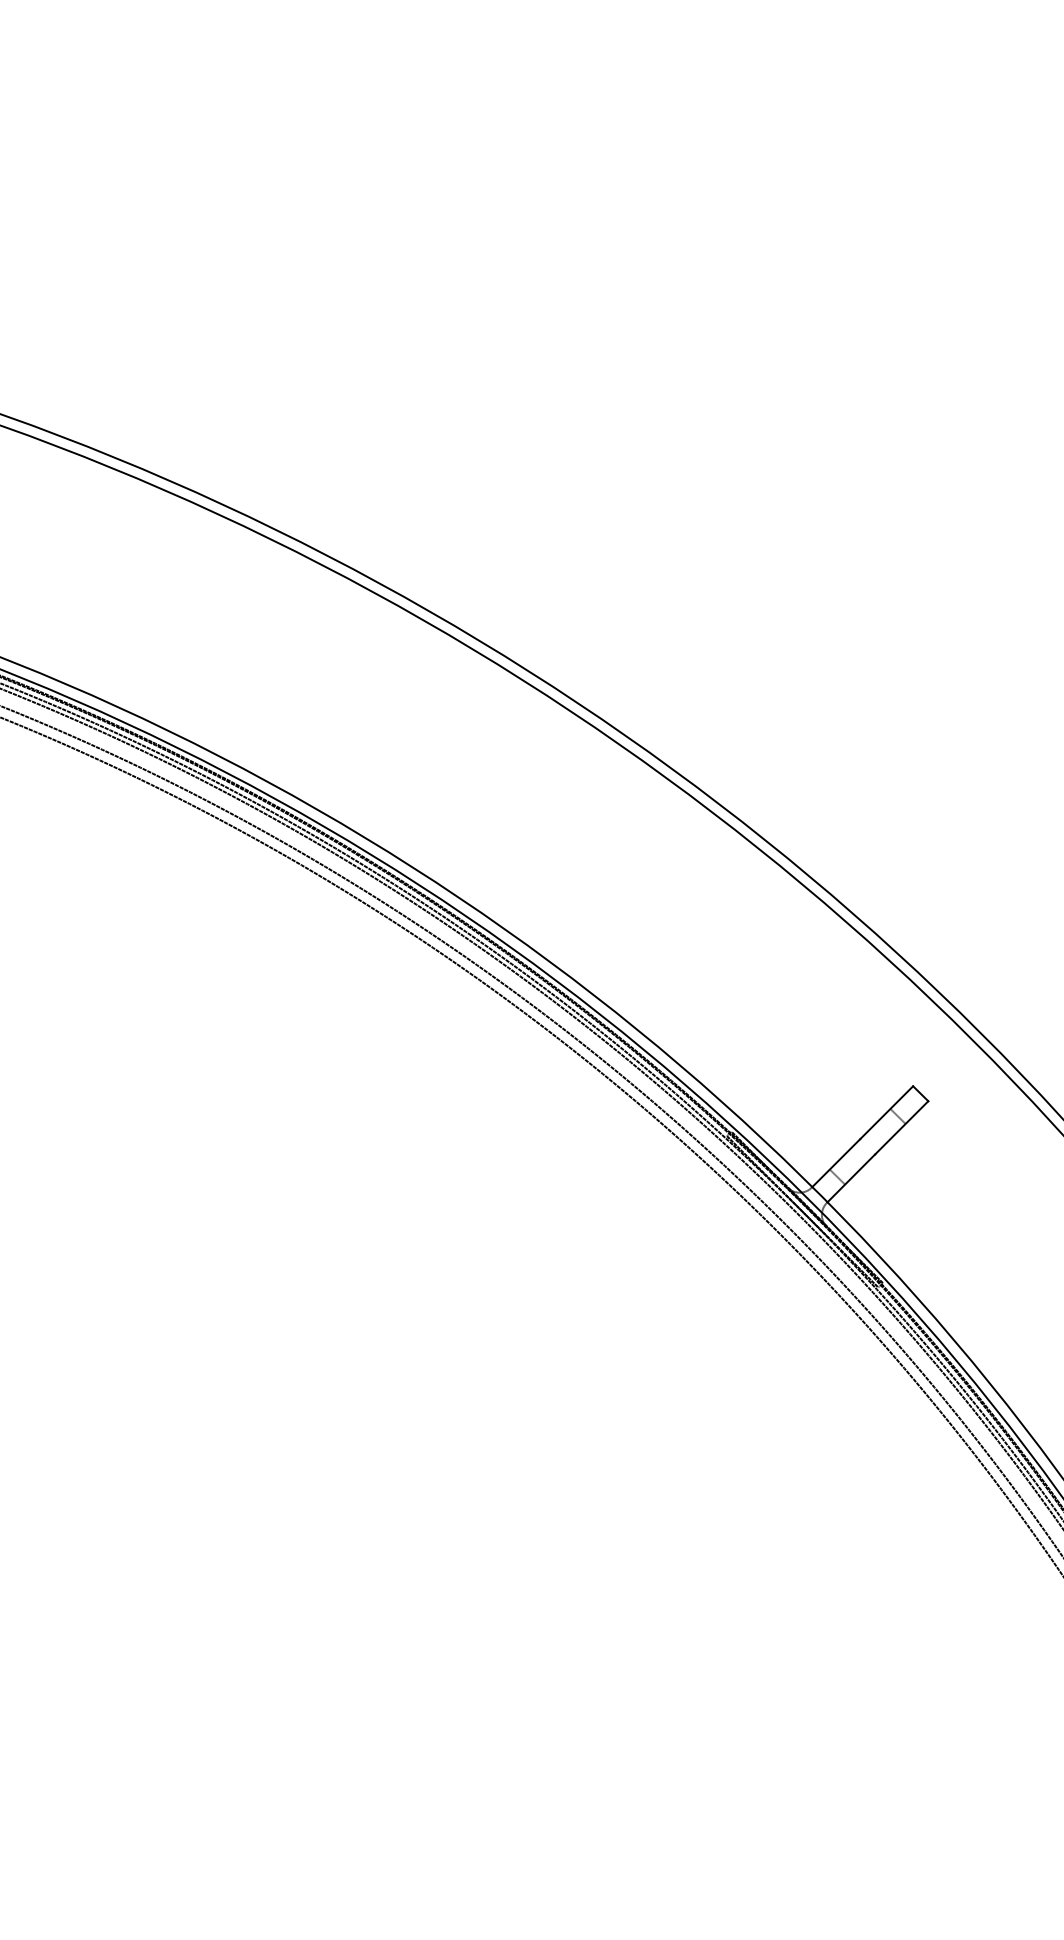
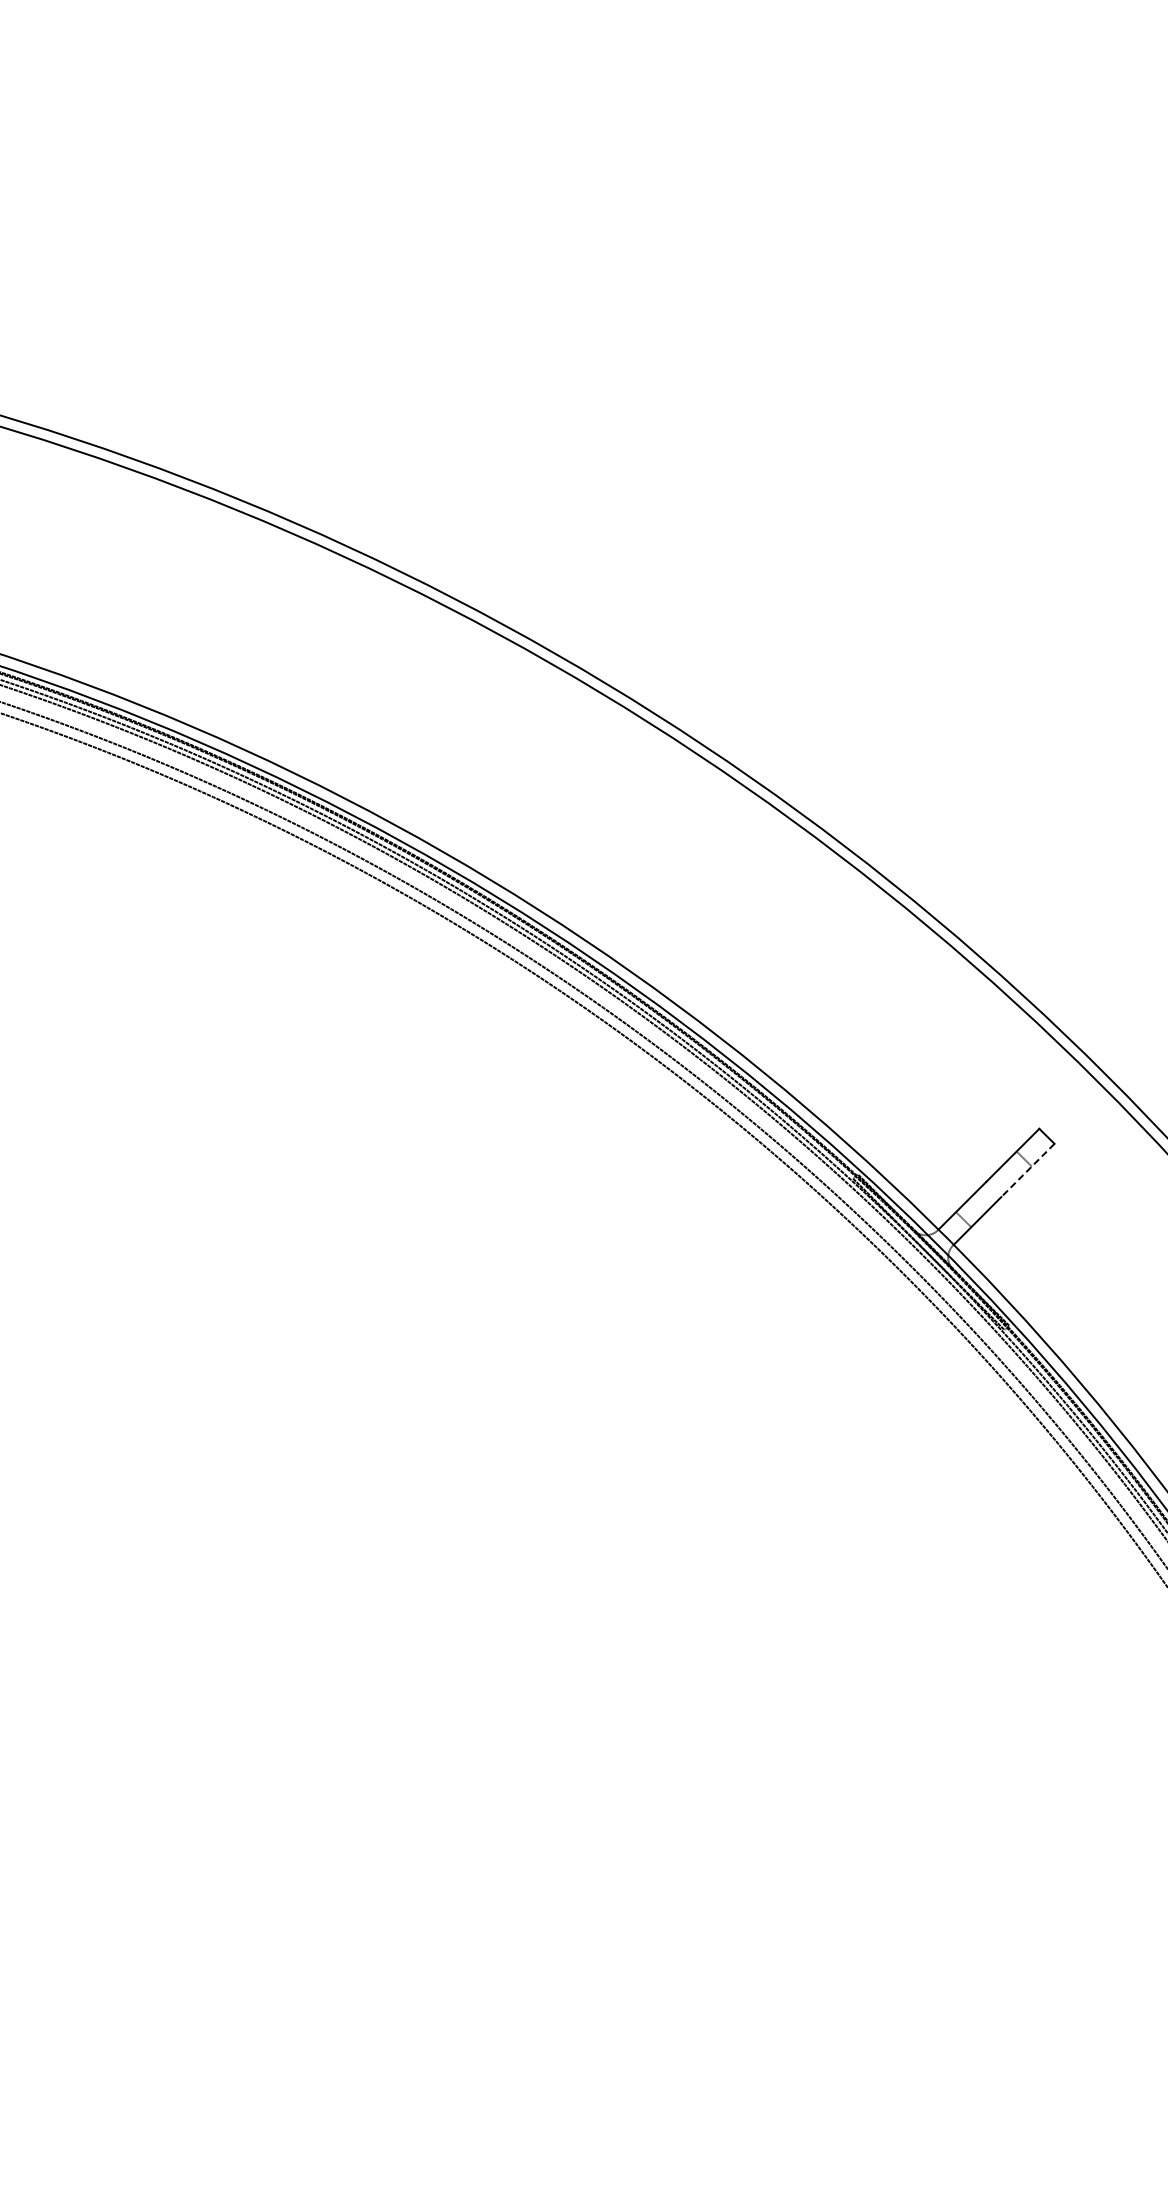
line: (902, 1127) -> (1028, 1170), solid -> dashed

